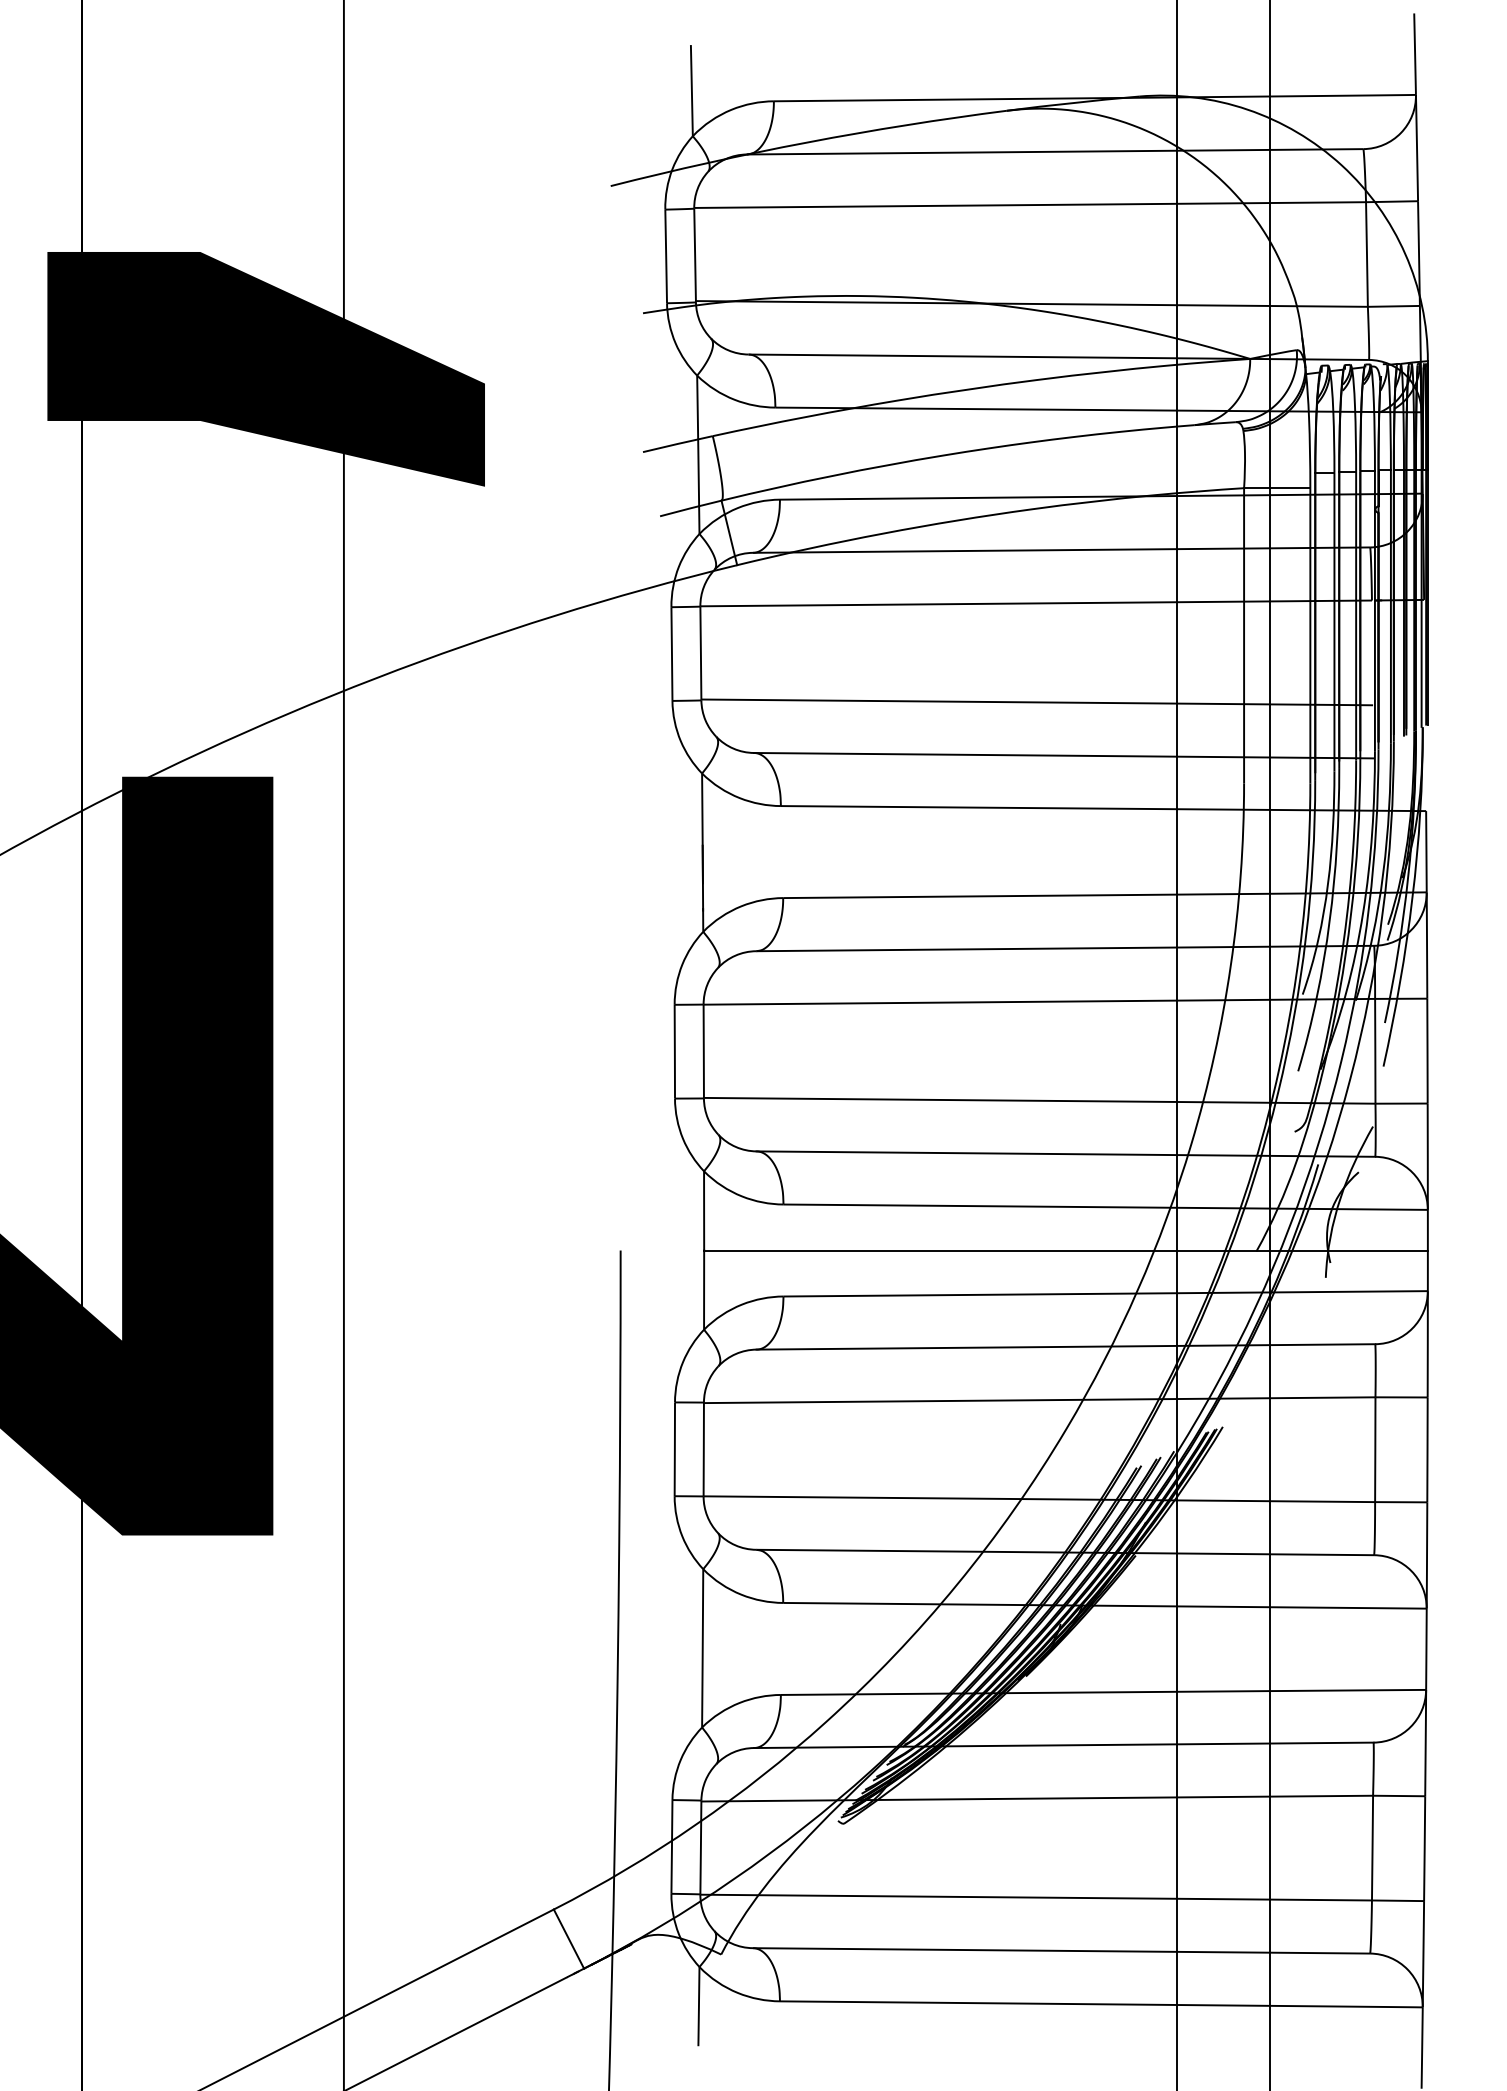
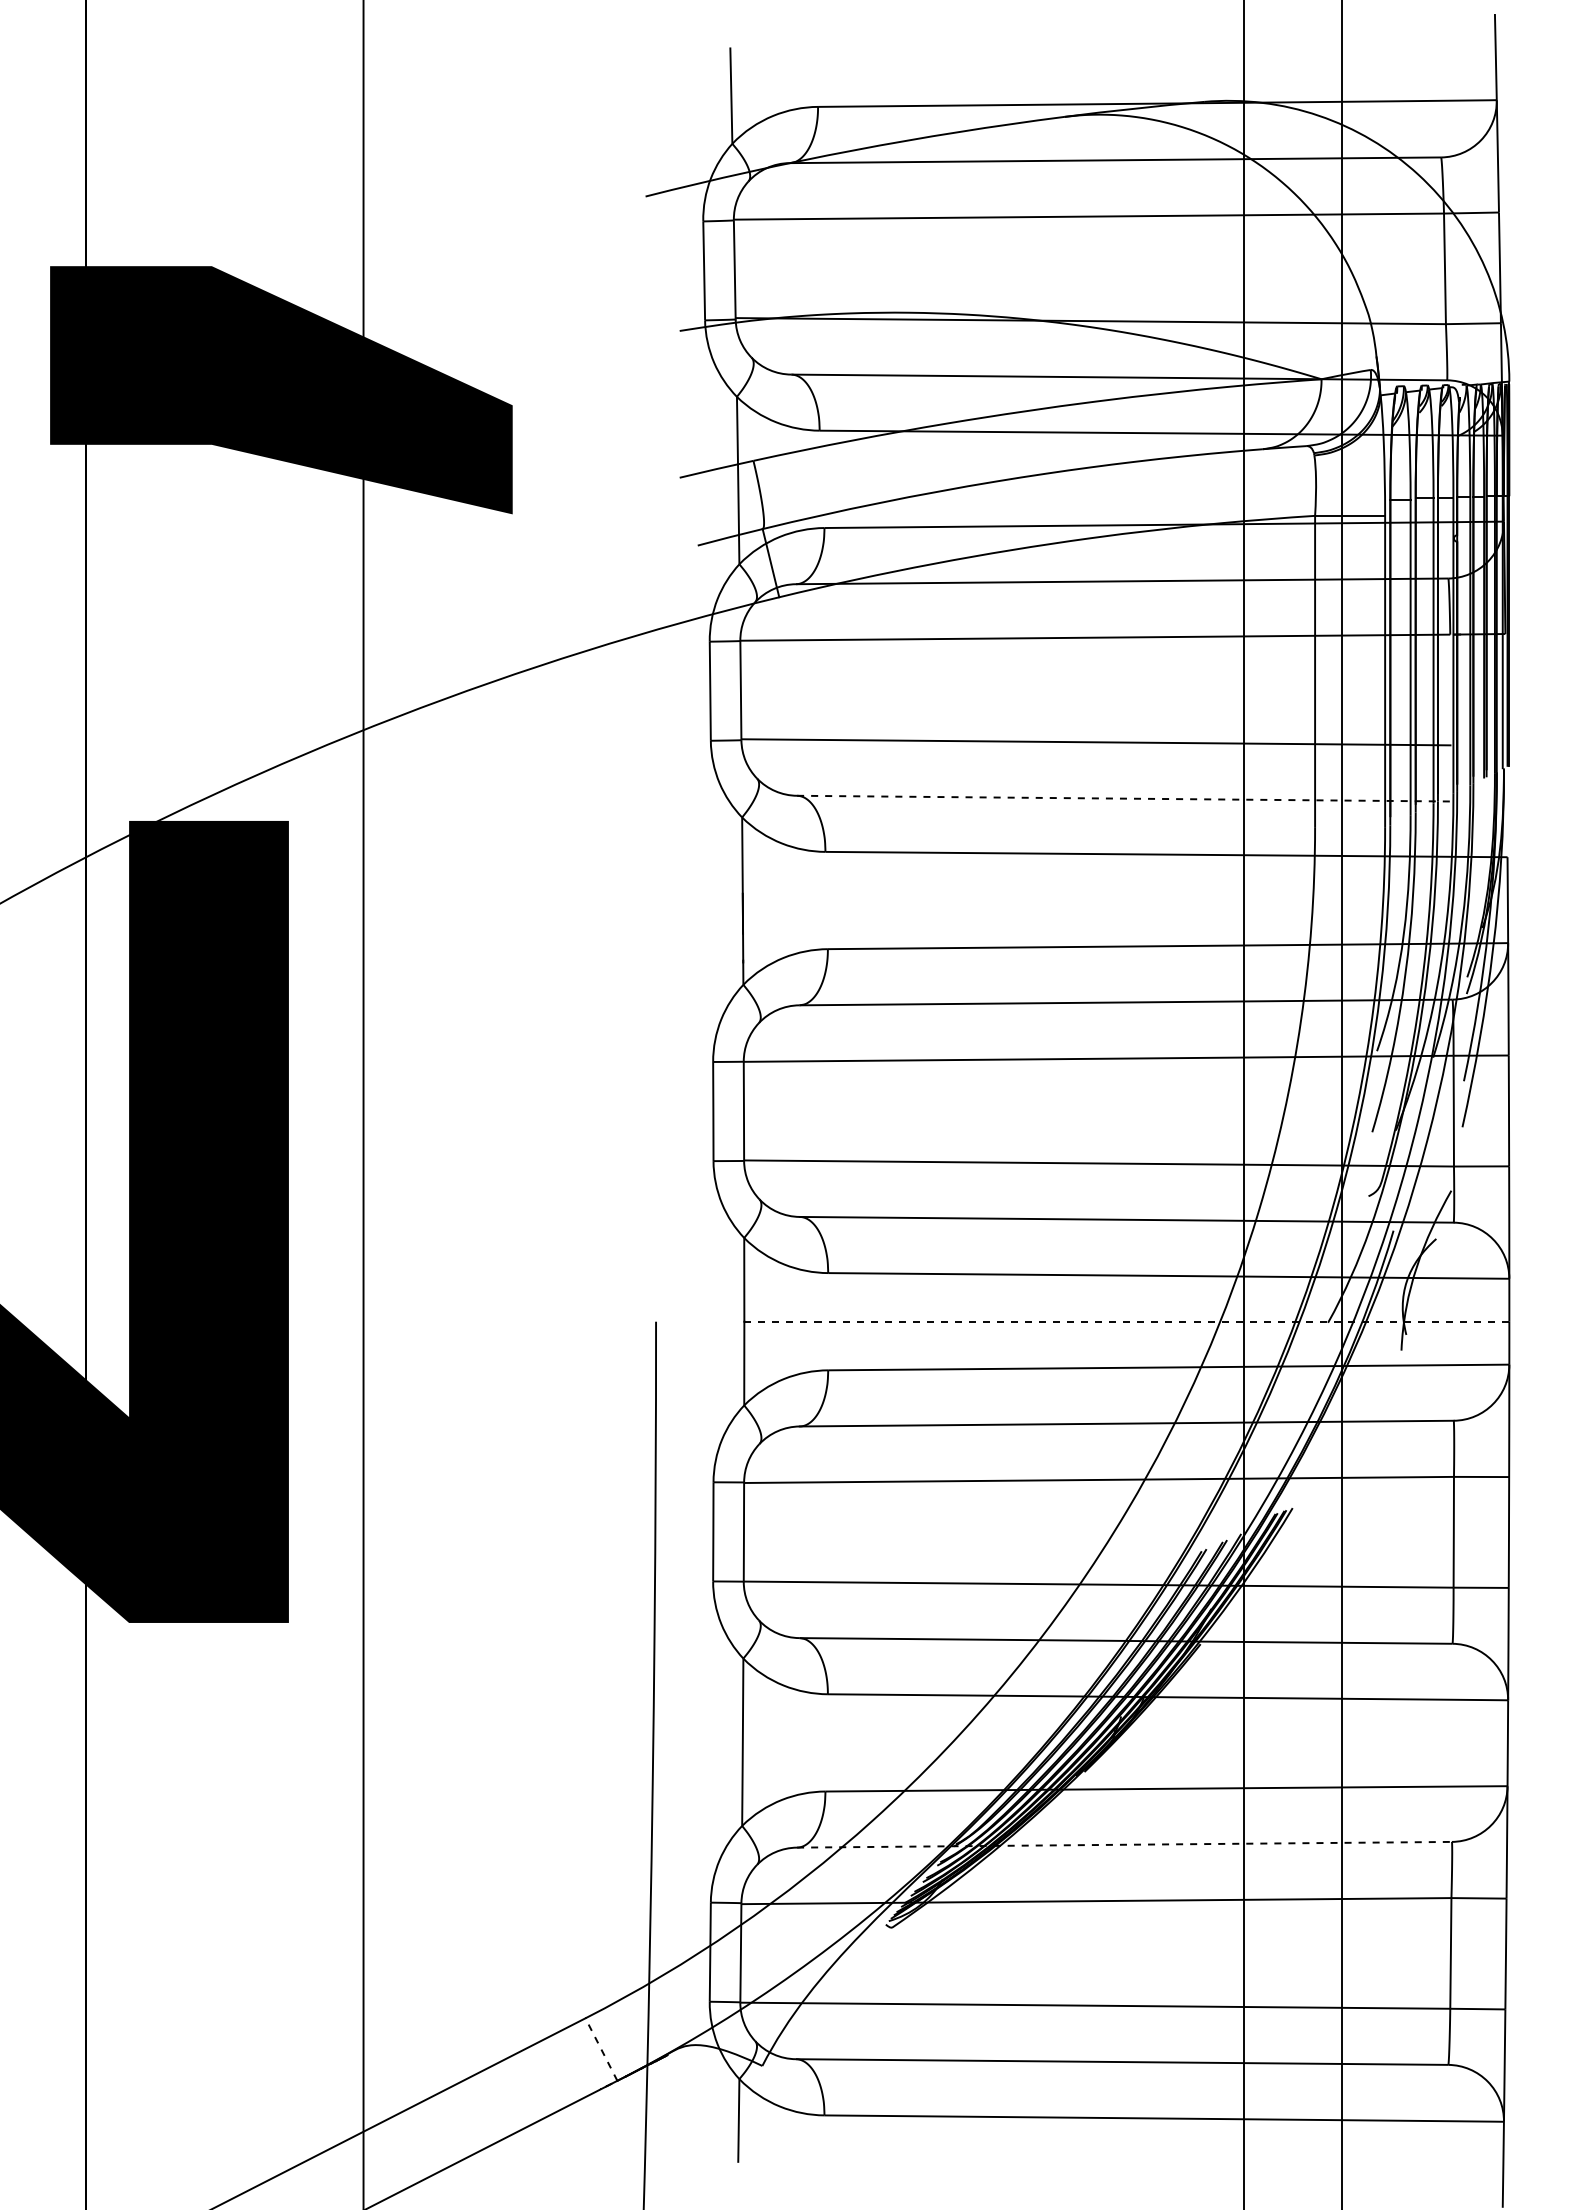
line: (1063, 755) -> (1124, 798), solid -> dashed
line: (1065, 1250) -> (1126, 1321), solid -> dashed
line: (1063, 1745) -> (1124, 1844), solid -> dashed
line: (569, 1938) -> (601, 2049), solid -> dashed

